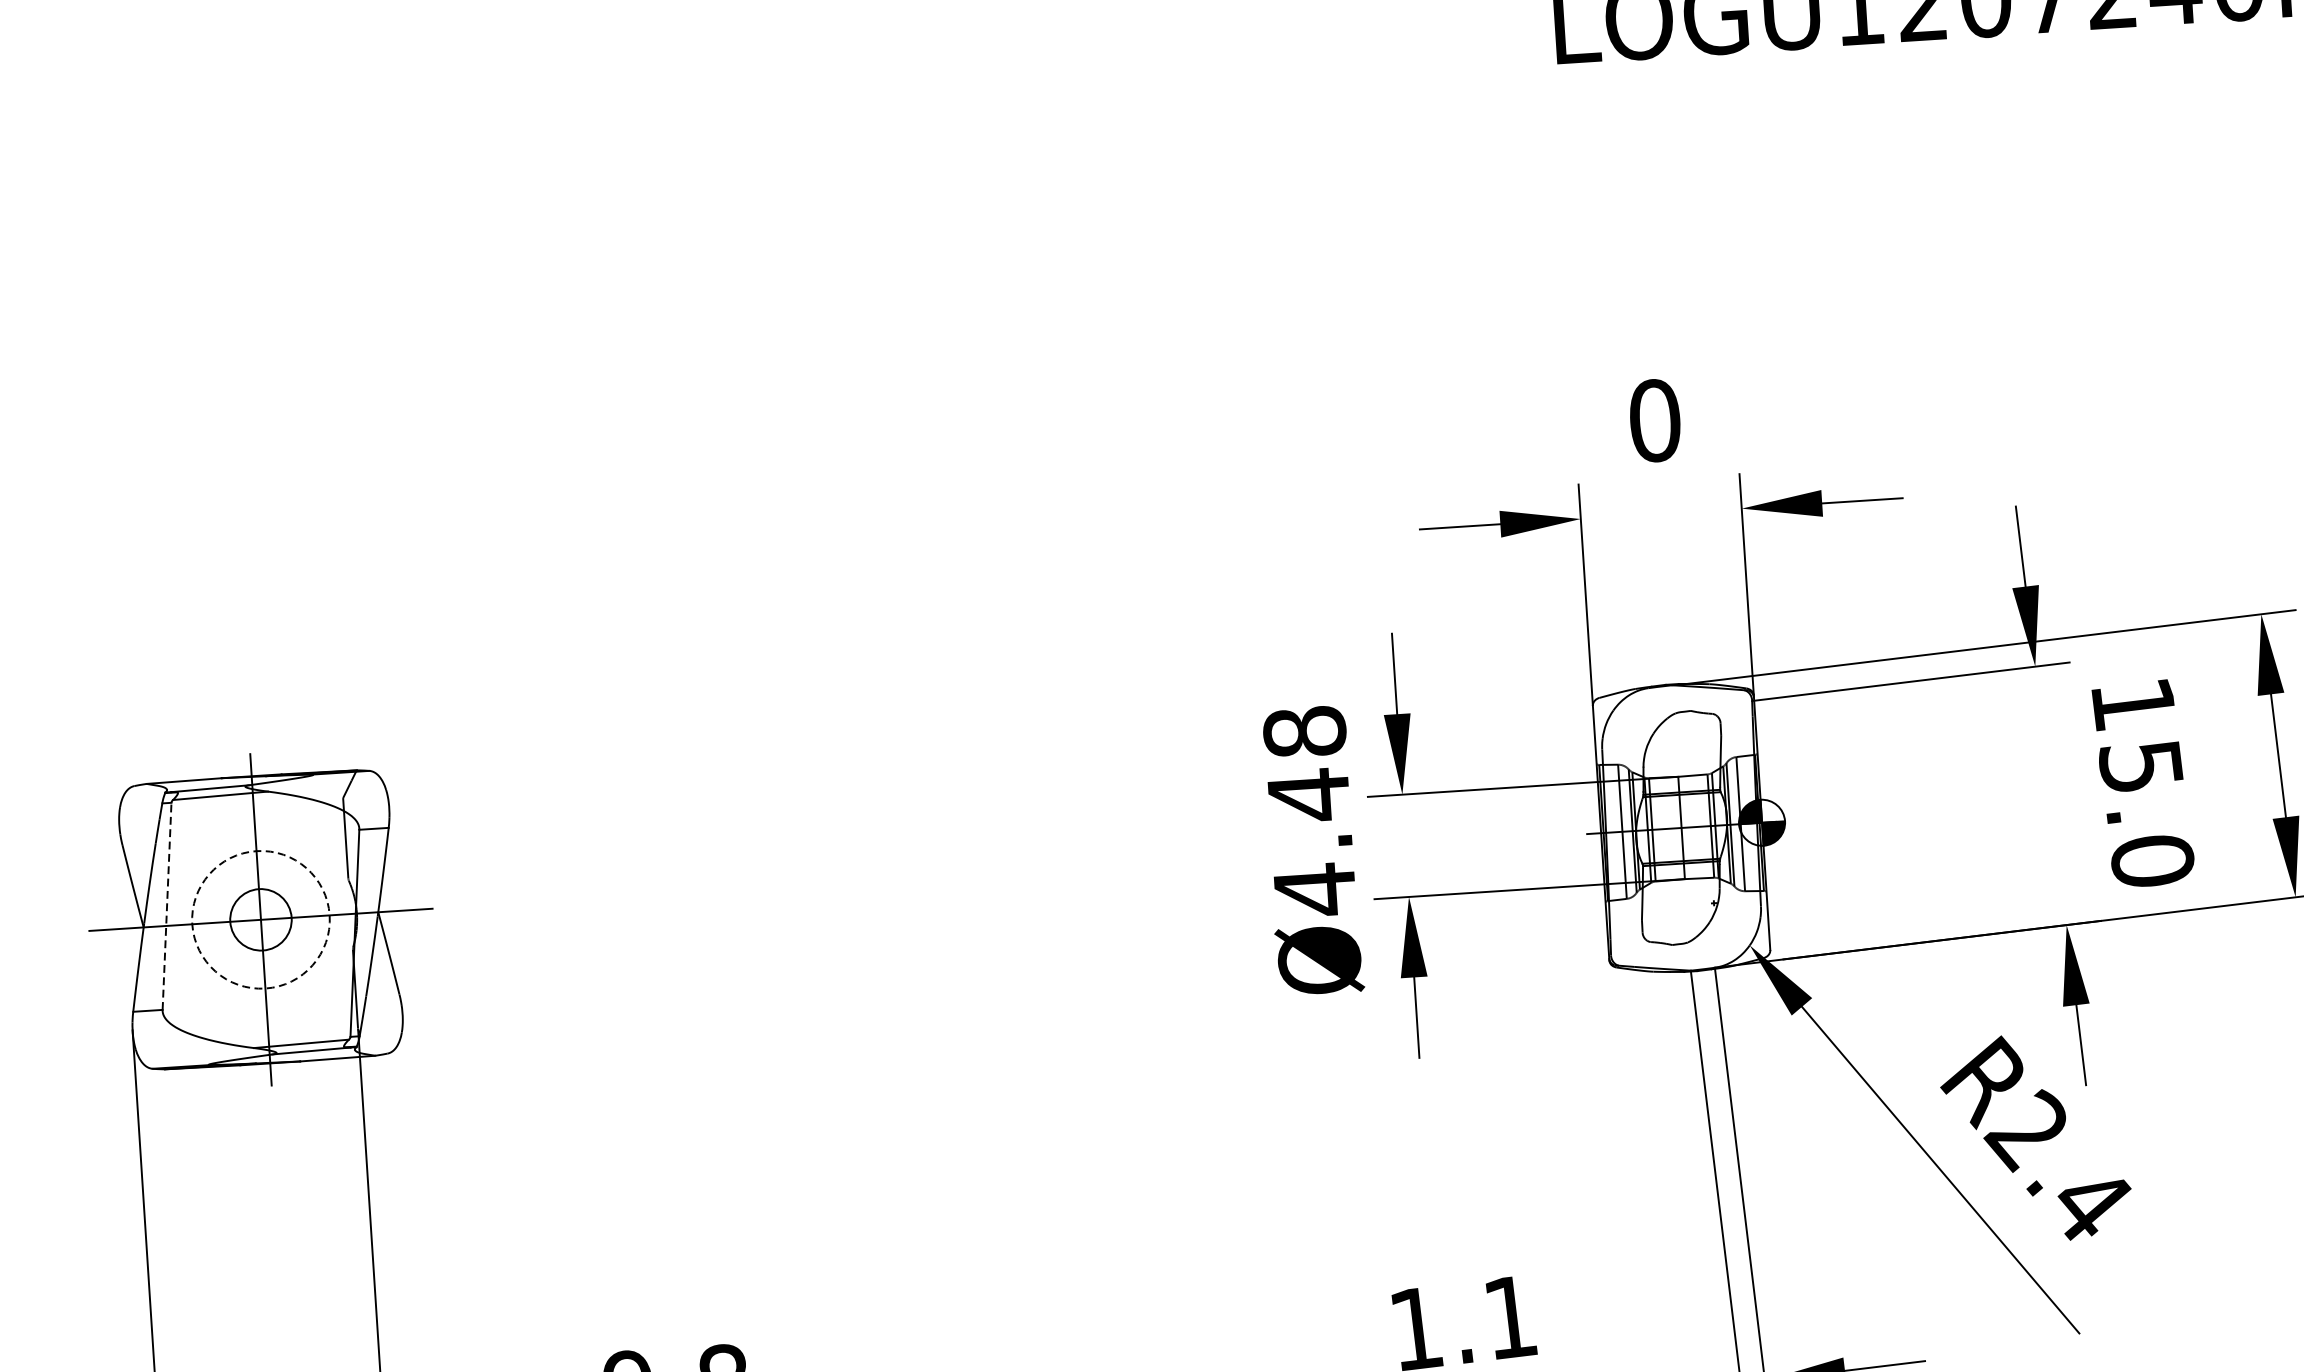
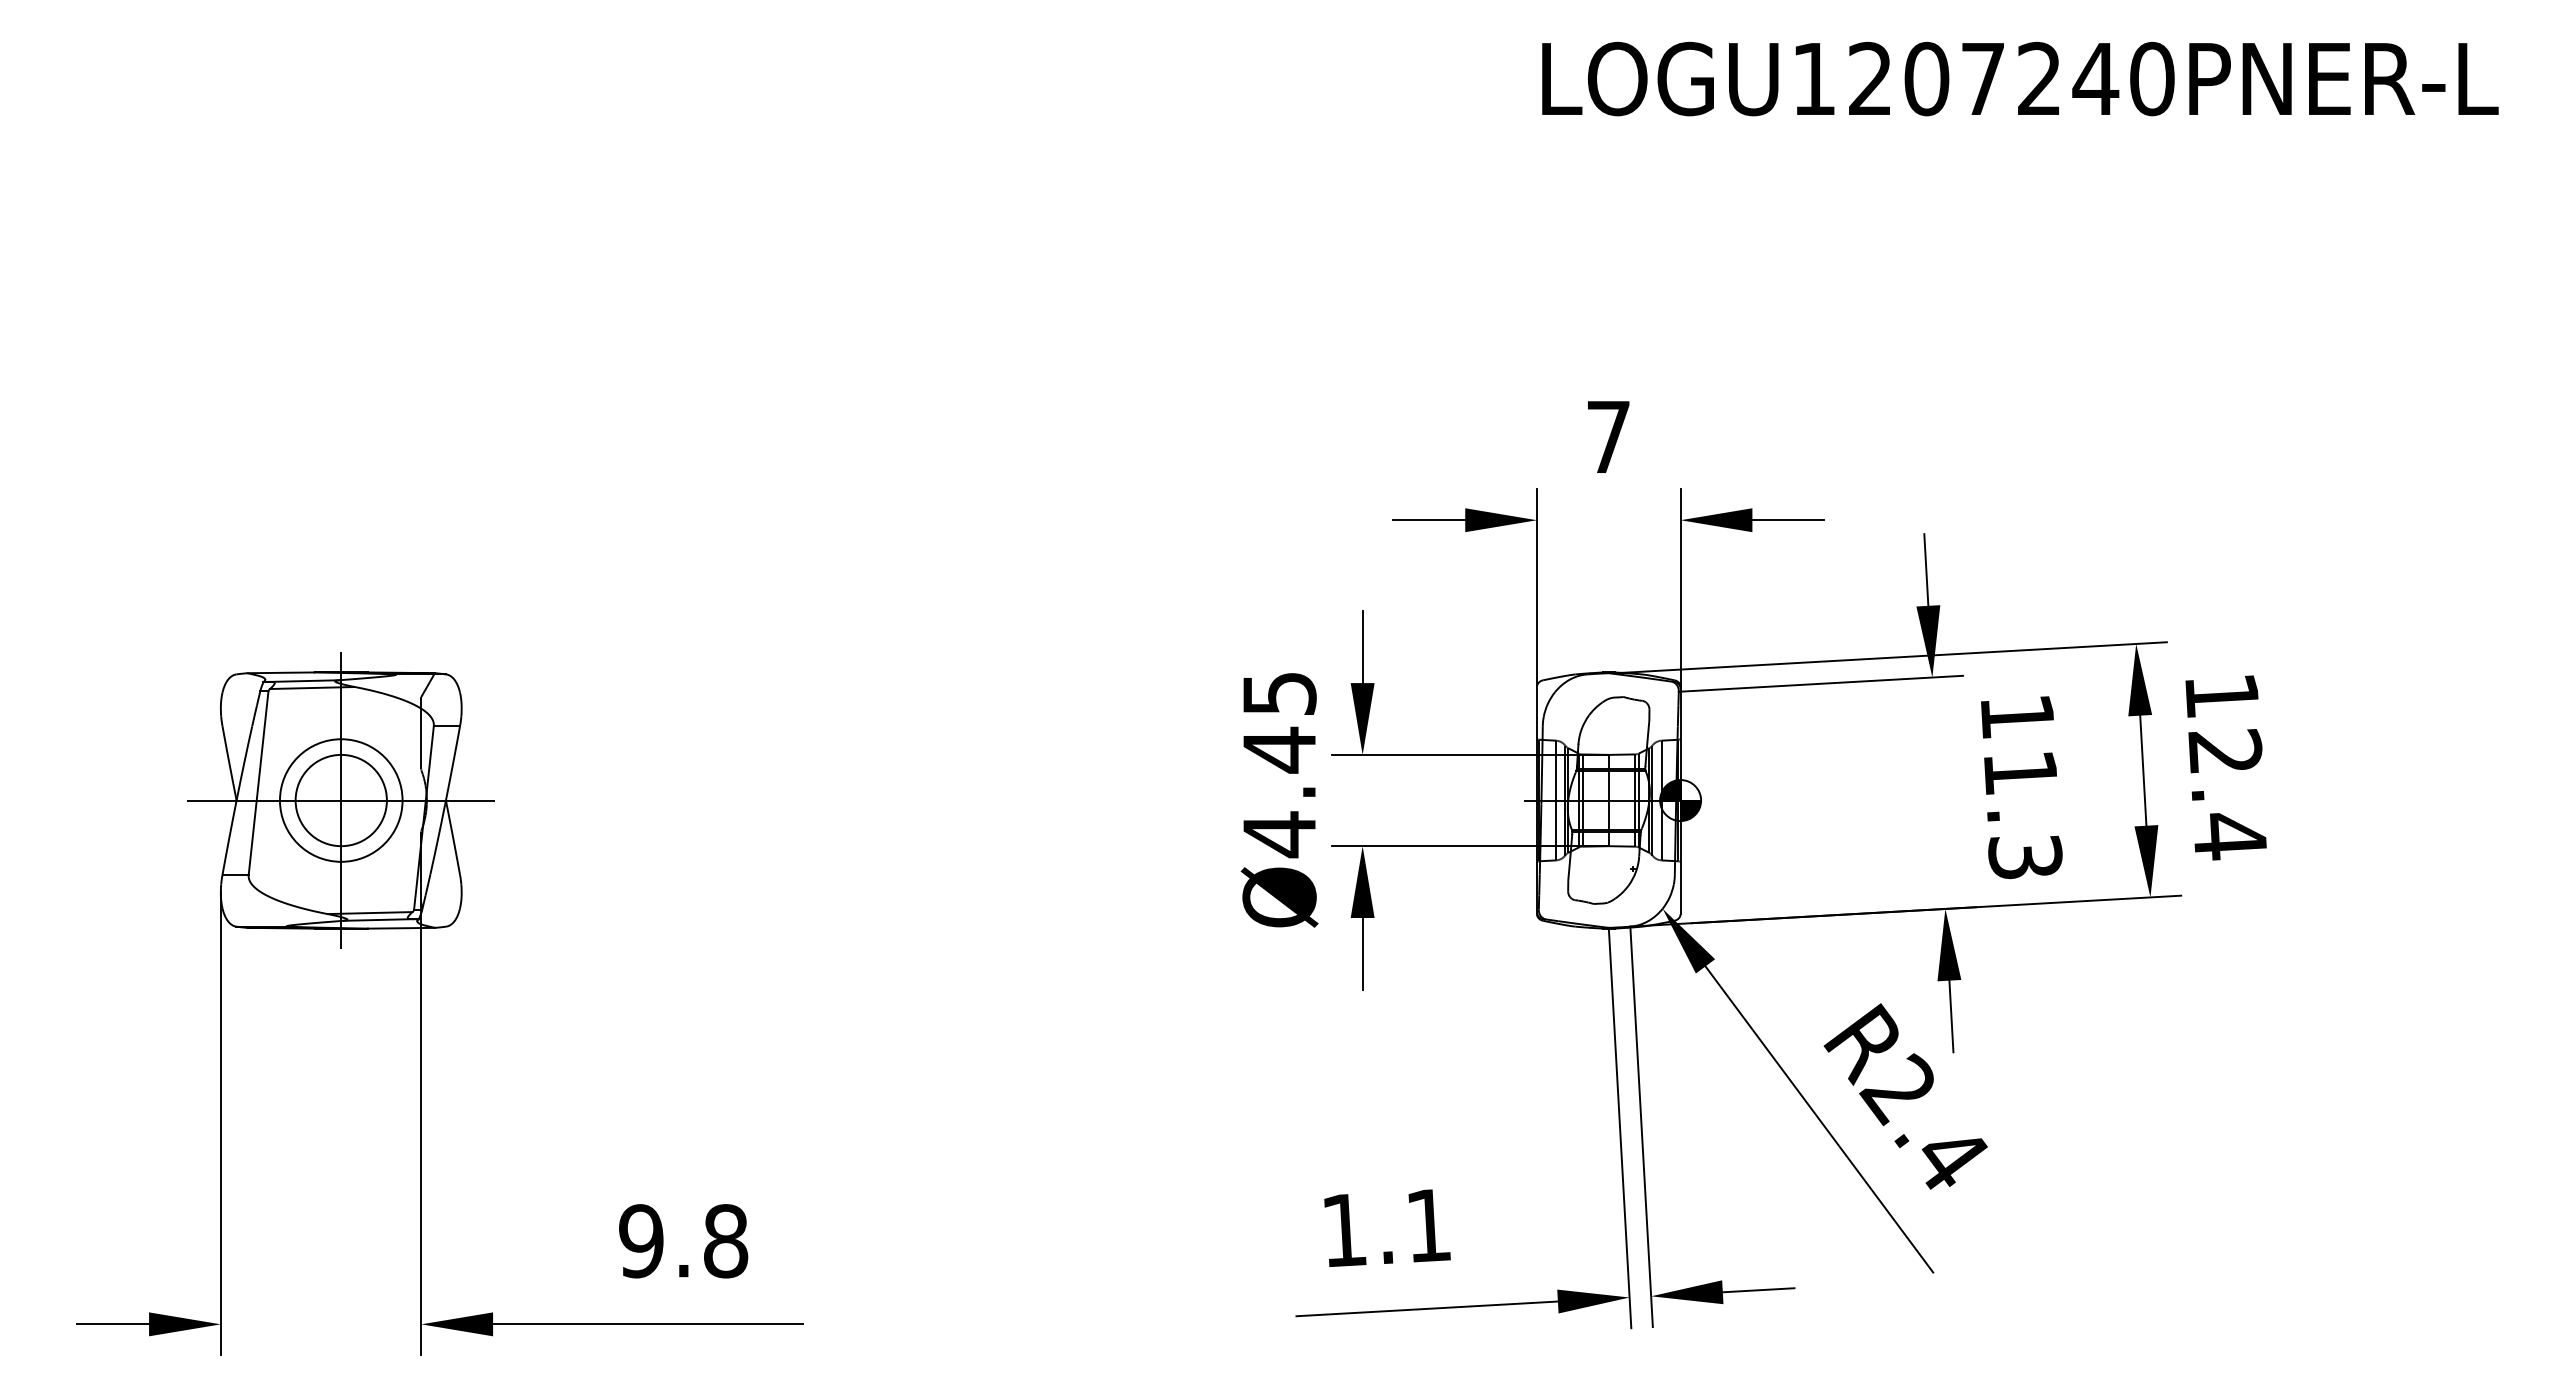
text: (1654, 421) -> (1608, 437), 0 -> 7
text: (1304, 731) -> (1279, 693), Ø4.48 -> Ø4.45
text: (2146, 814) -> (2022, 815), 15.0 -> 11.3
line: (166, 905) -> (258, 782), dashed -> solid
circle: (260, 919) -> (340, 800), dashed -> solid
circle: (260, 919) -> (340, 800), size x1.67

